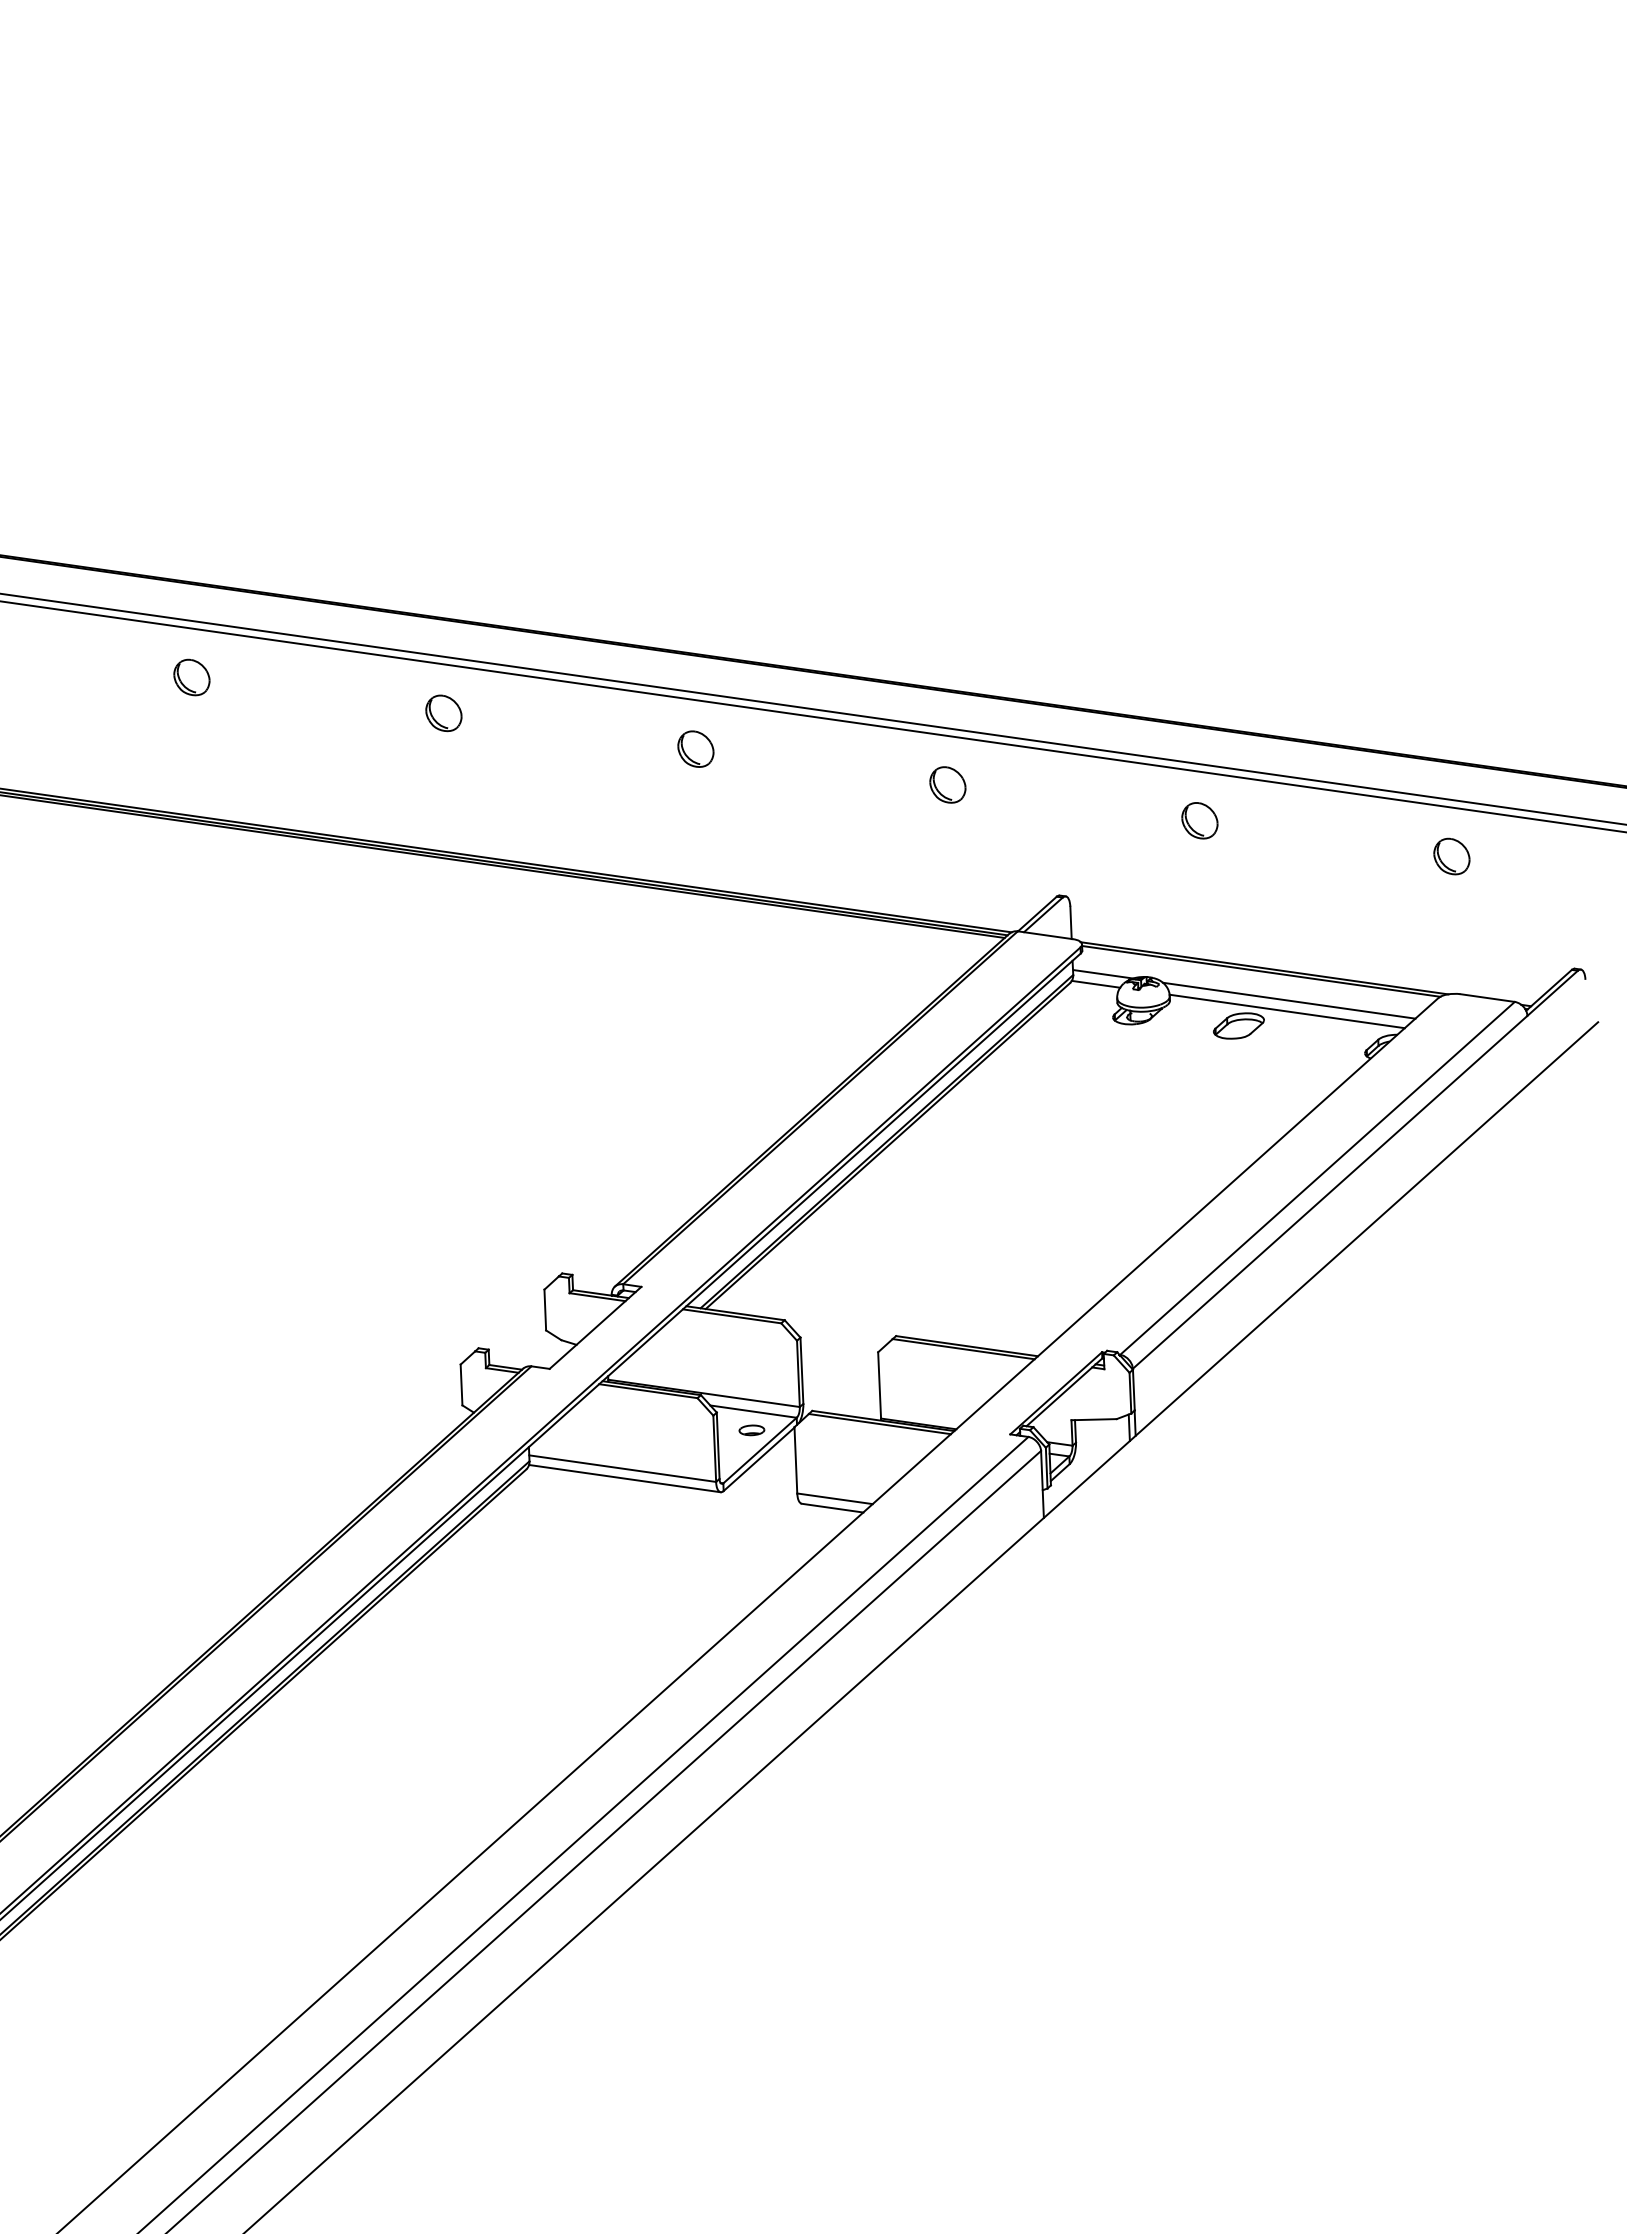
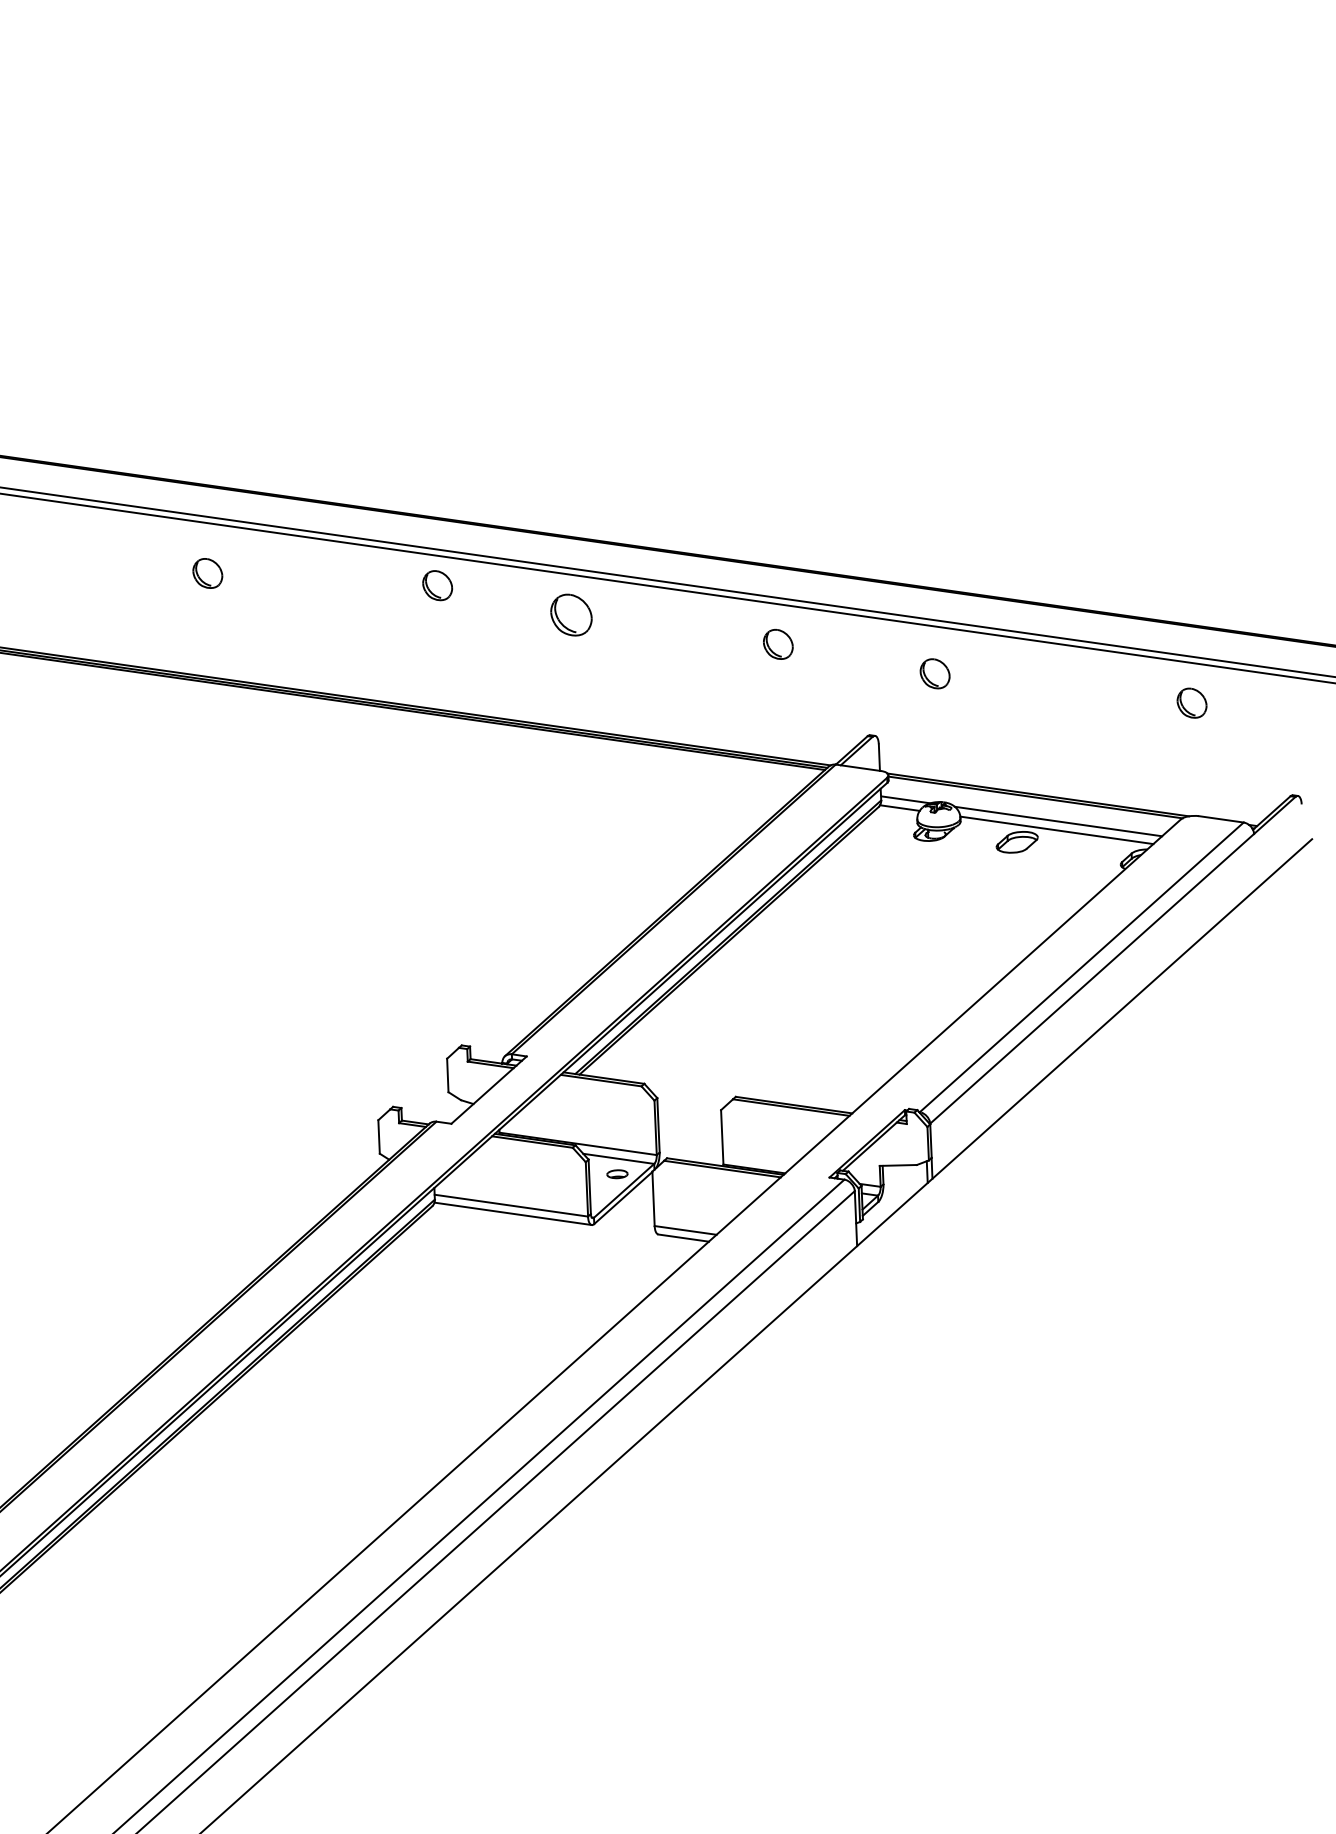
part: (191, 677) -> (207, 573), moved
part: (443, 713) -> (437, 585), moved
part: (695, 748) -> (571, 614), size x1.4
part: (1199, 820) -> (934, 673), moved

